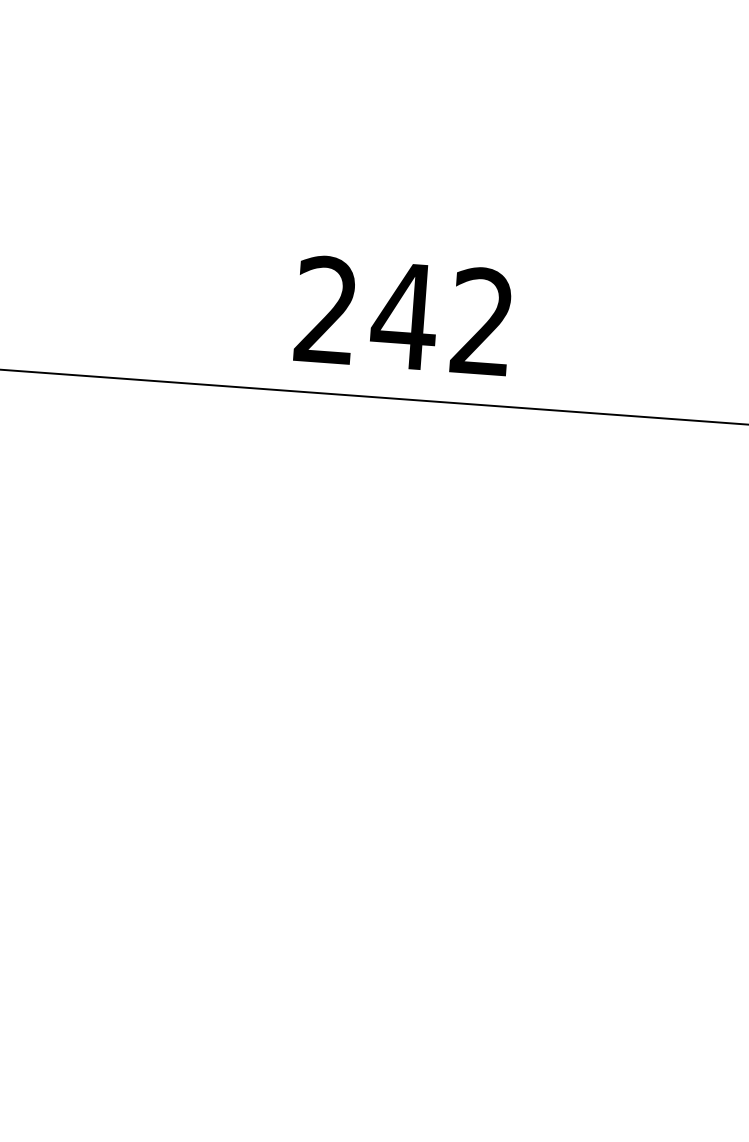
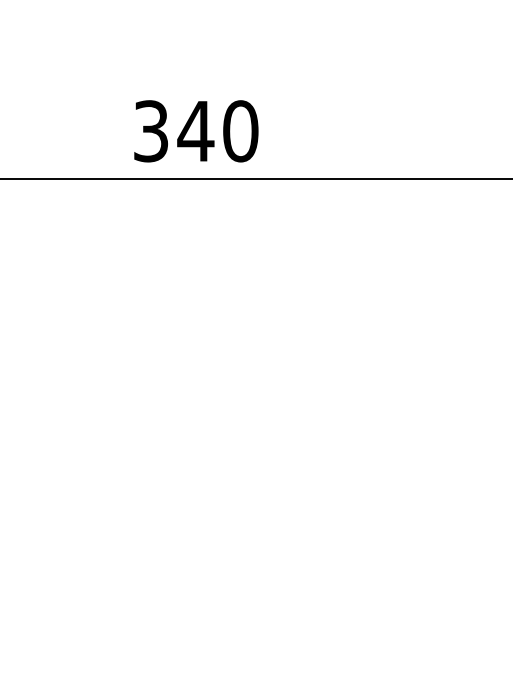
text: (405, 316) -> (196, 131), 242 -> 340

